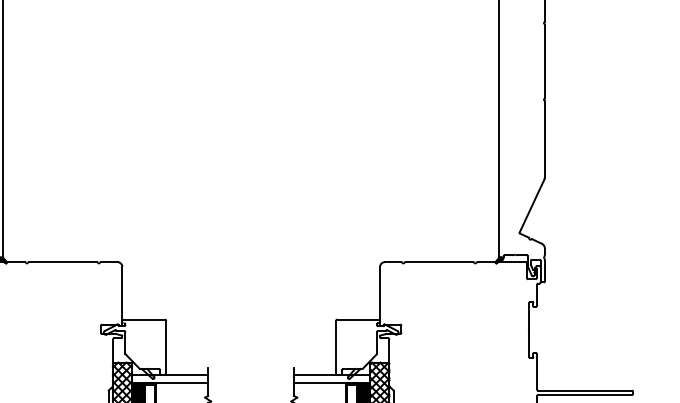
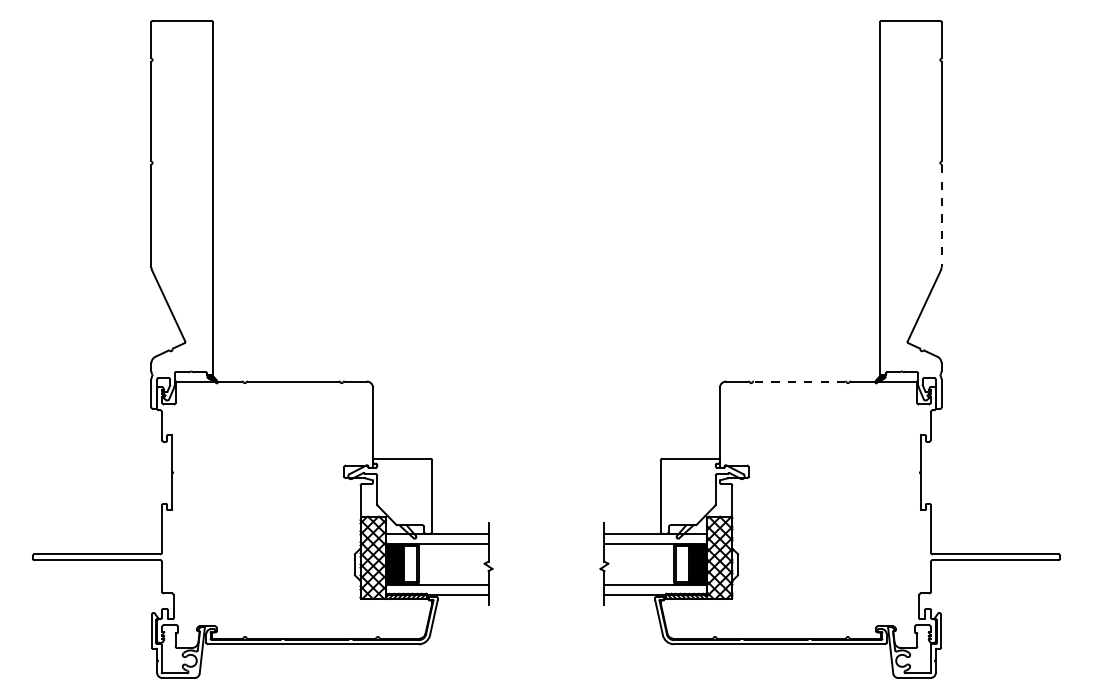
line: (544, 139) -> (941, 216), solid -> dashed
line: (439, 262) -> (799, 381), solid -> dashed

